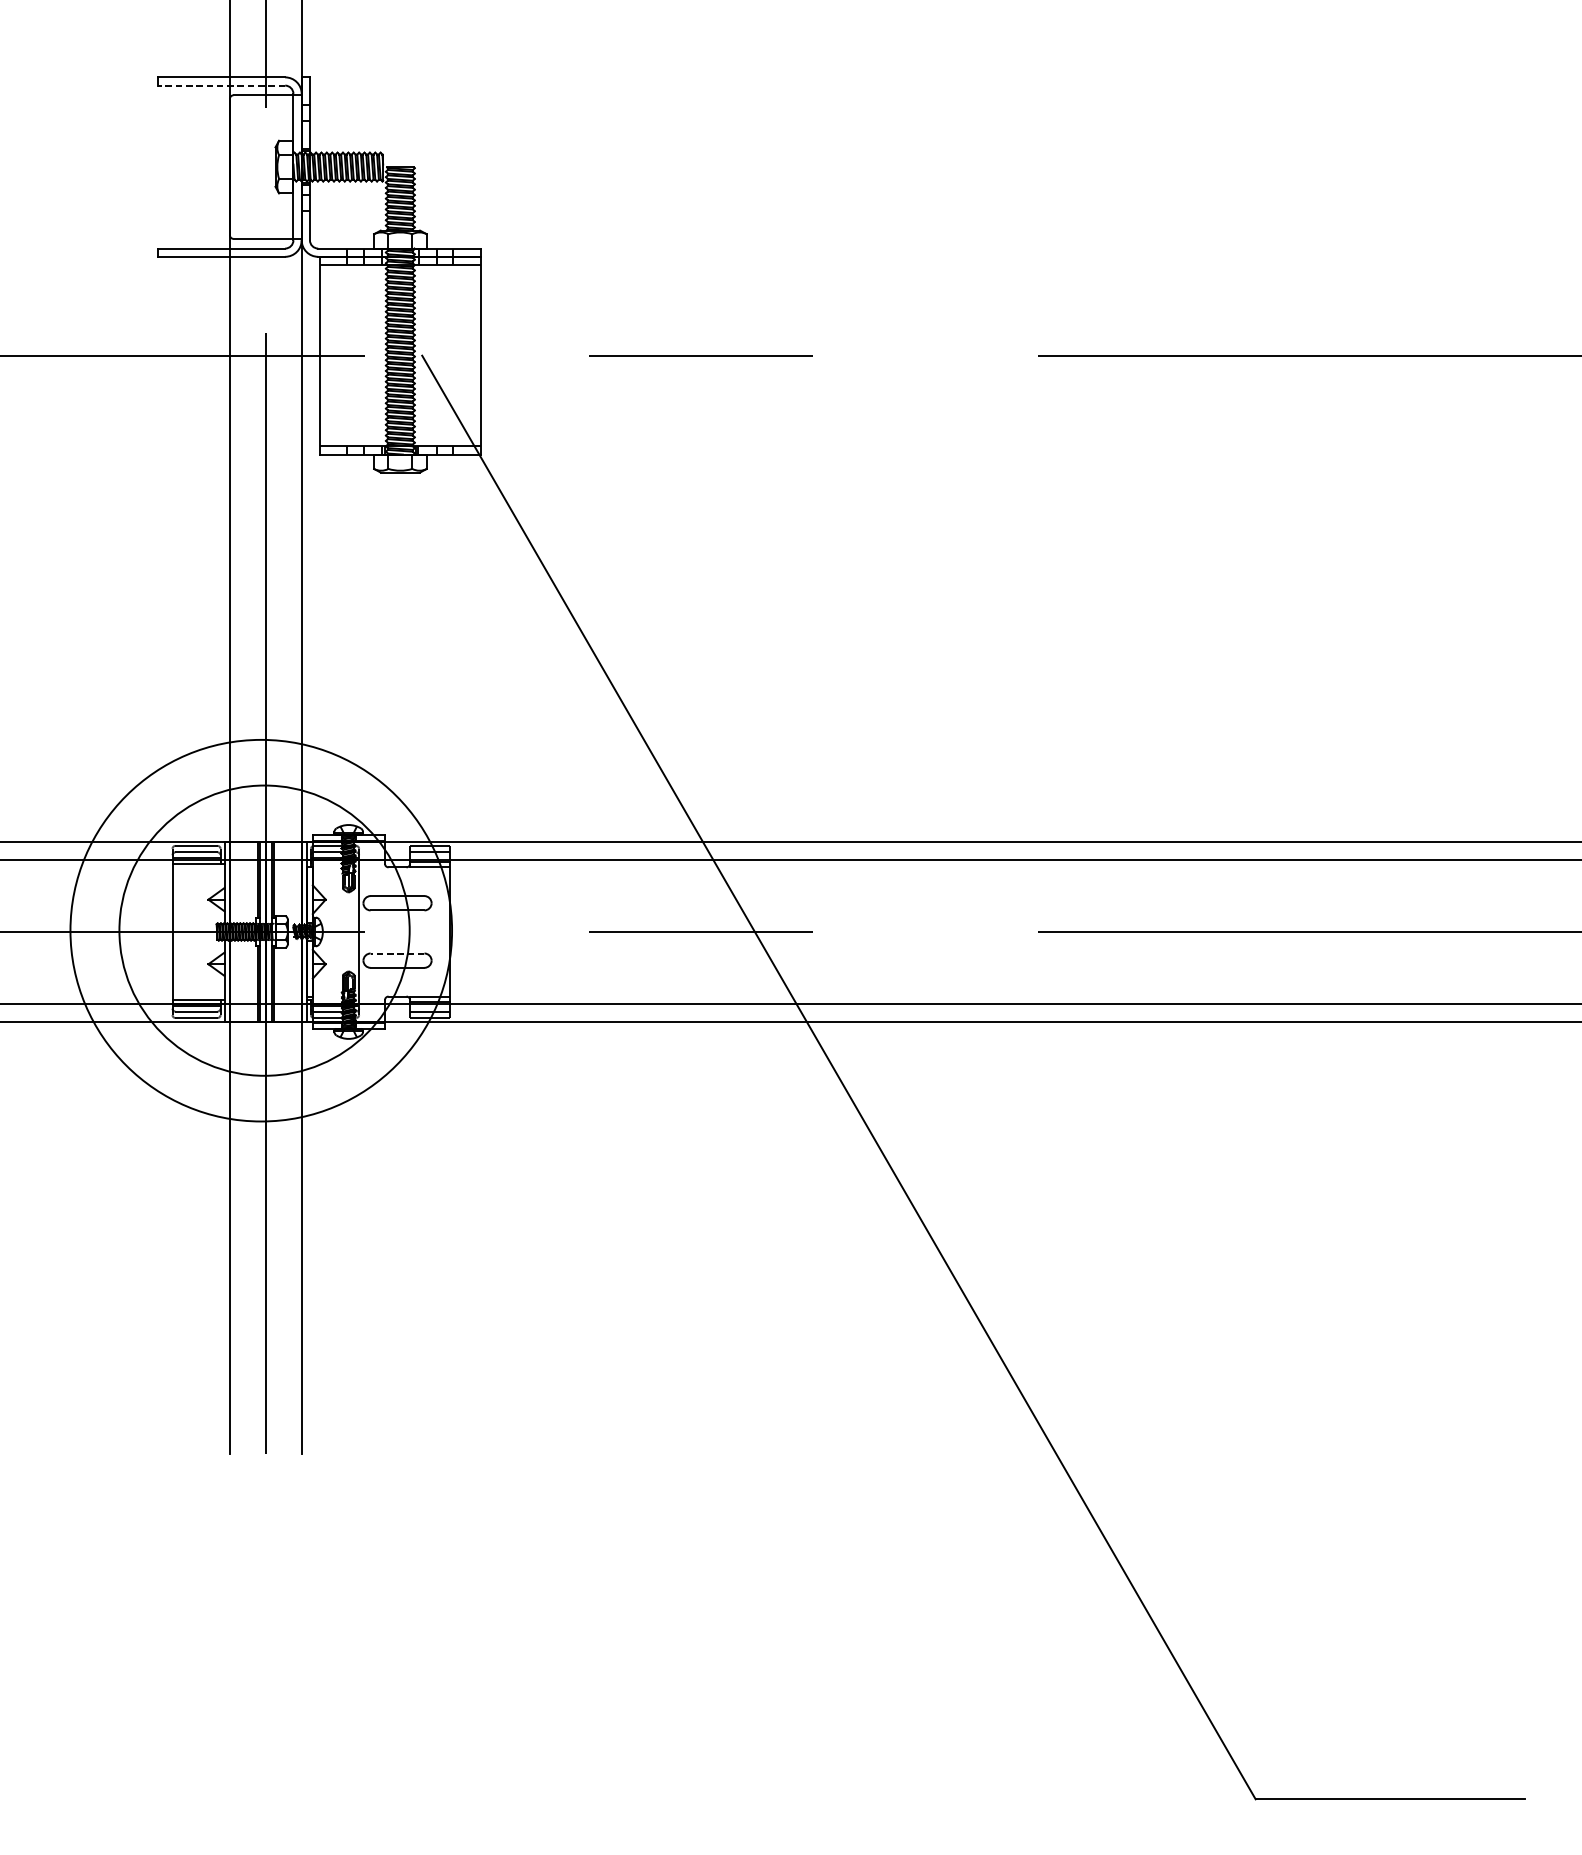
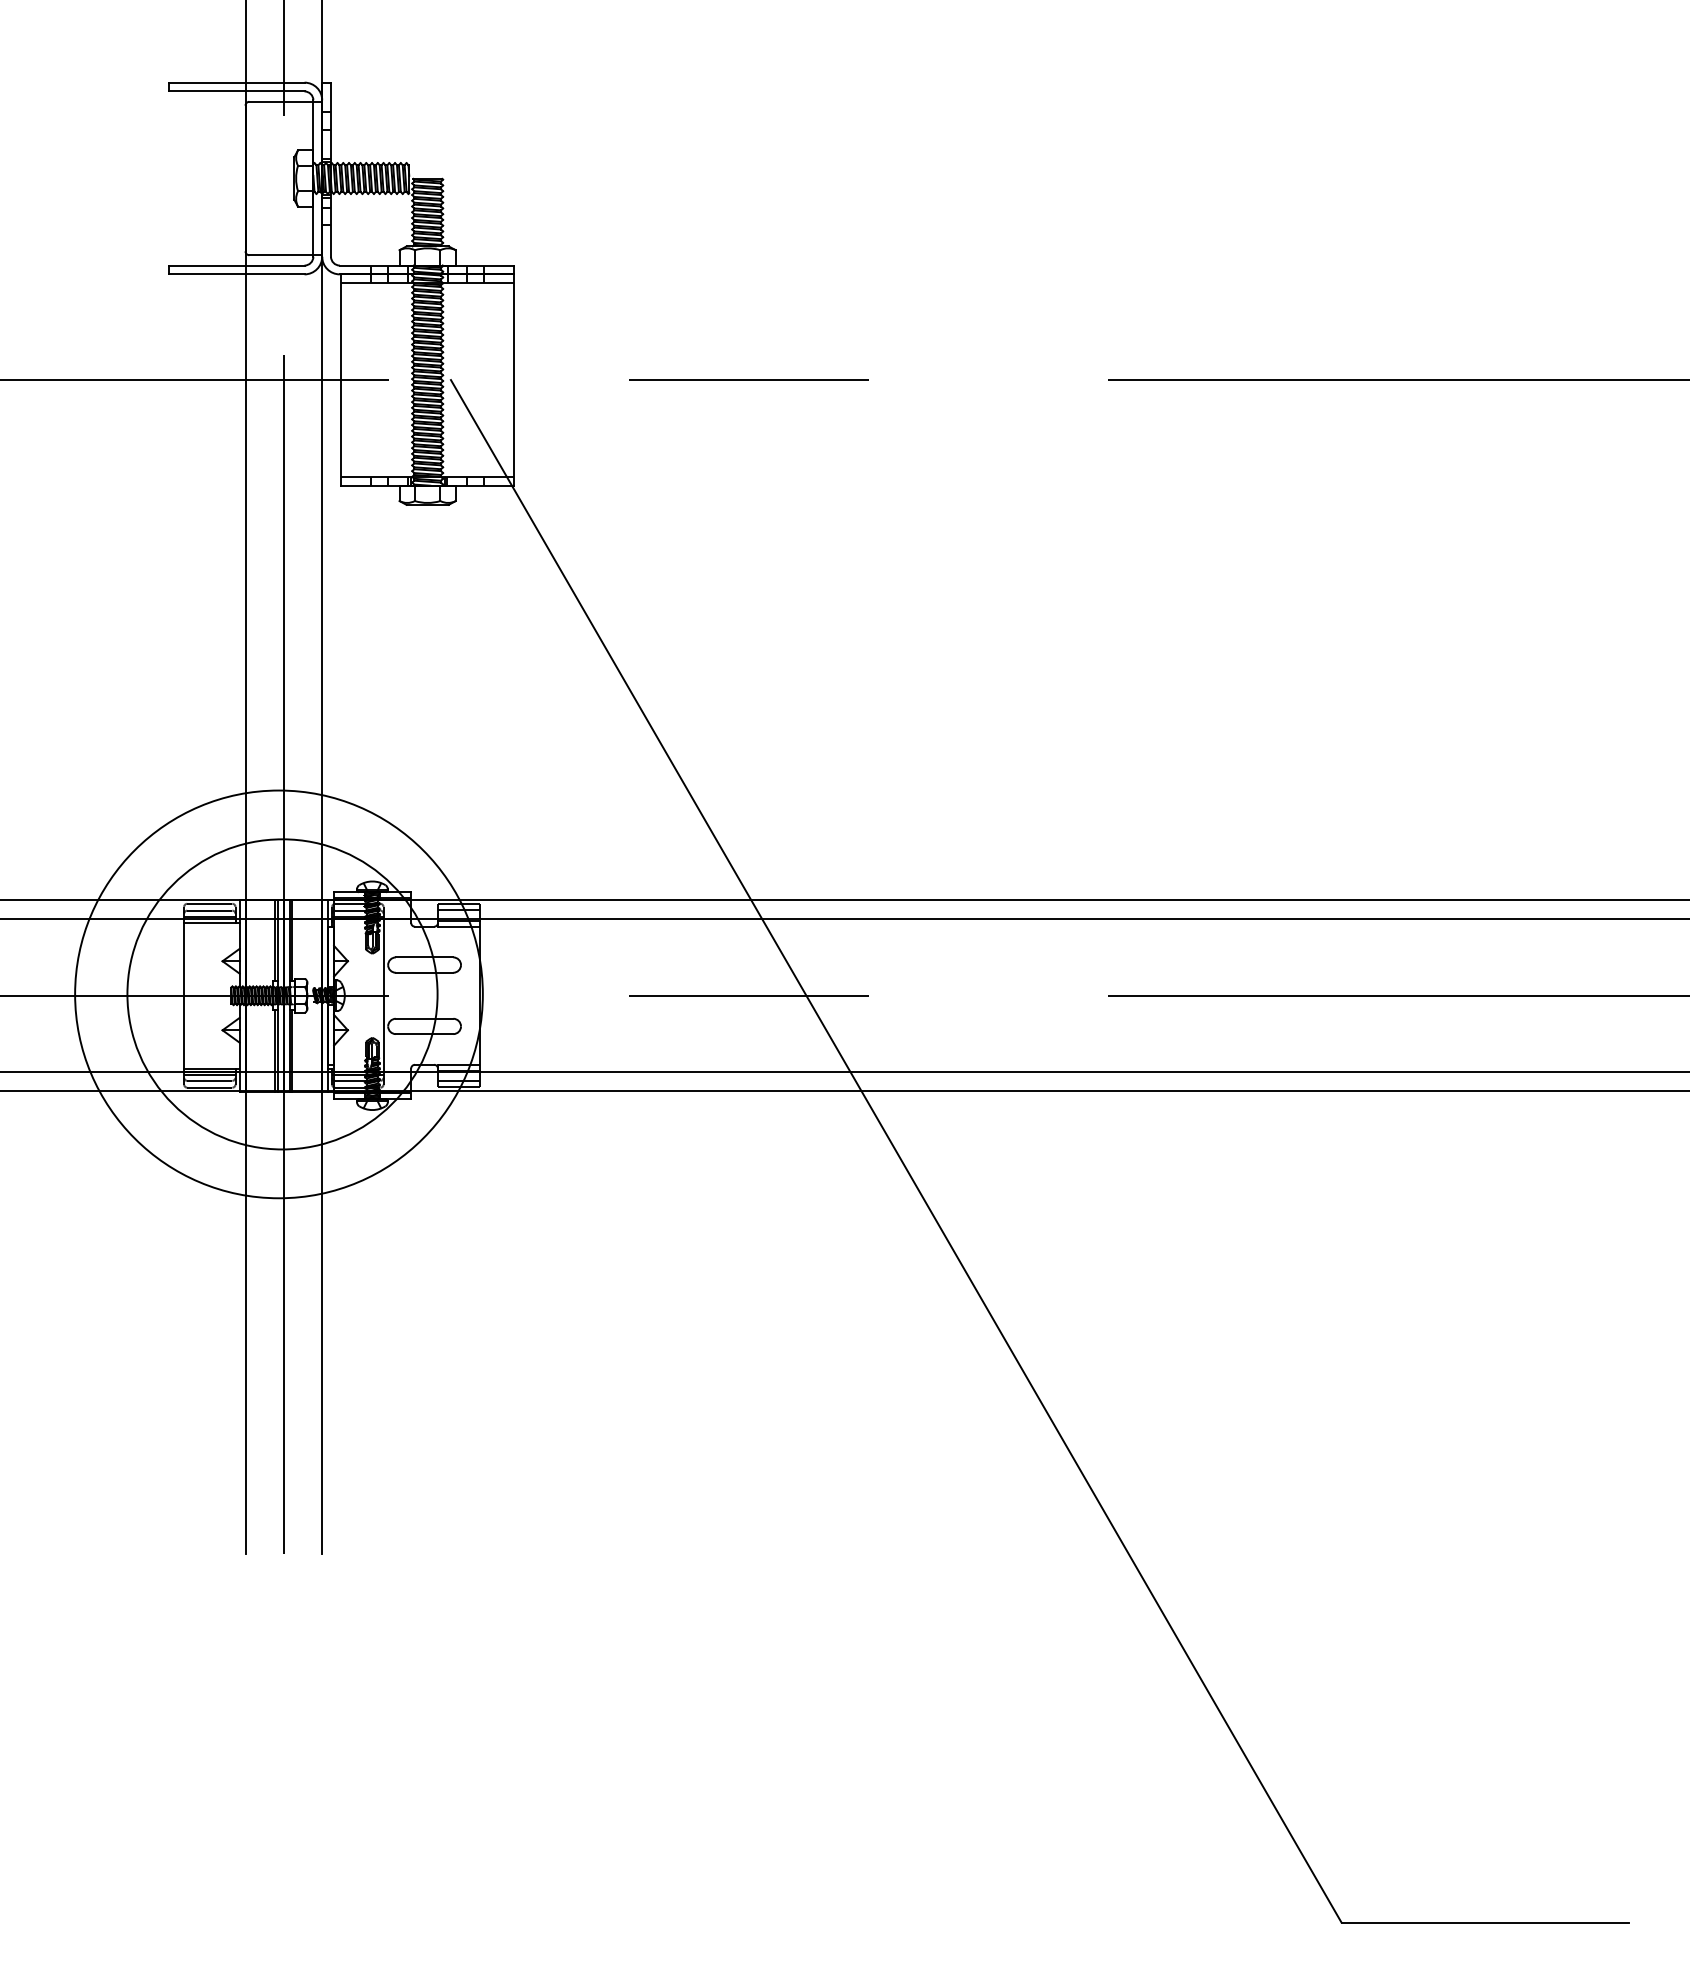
line: (221, 85) -> (236, 91), dashed -> solid
line: (397, 953) -> (424, 1018), dashed -> solid

